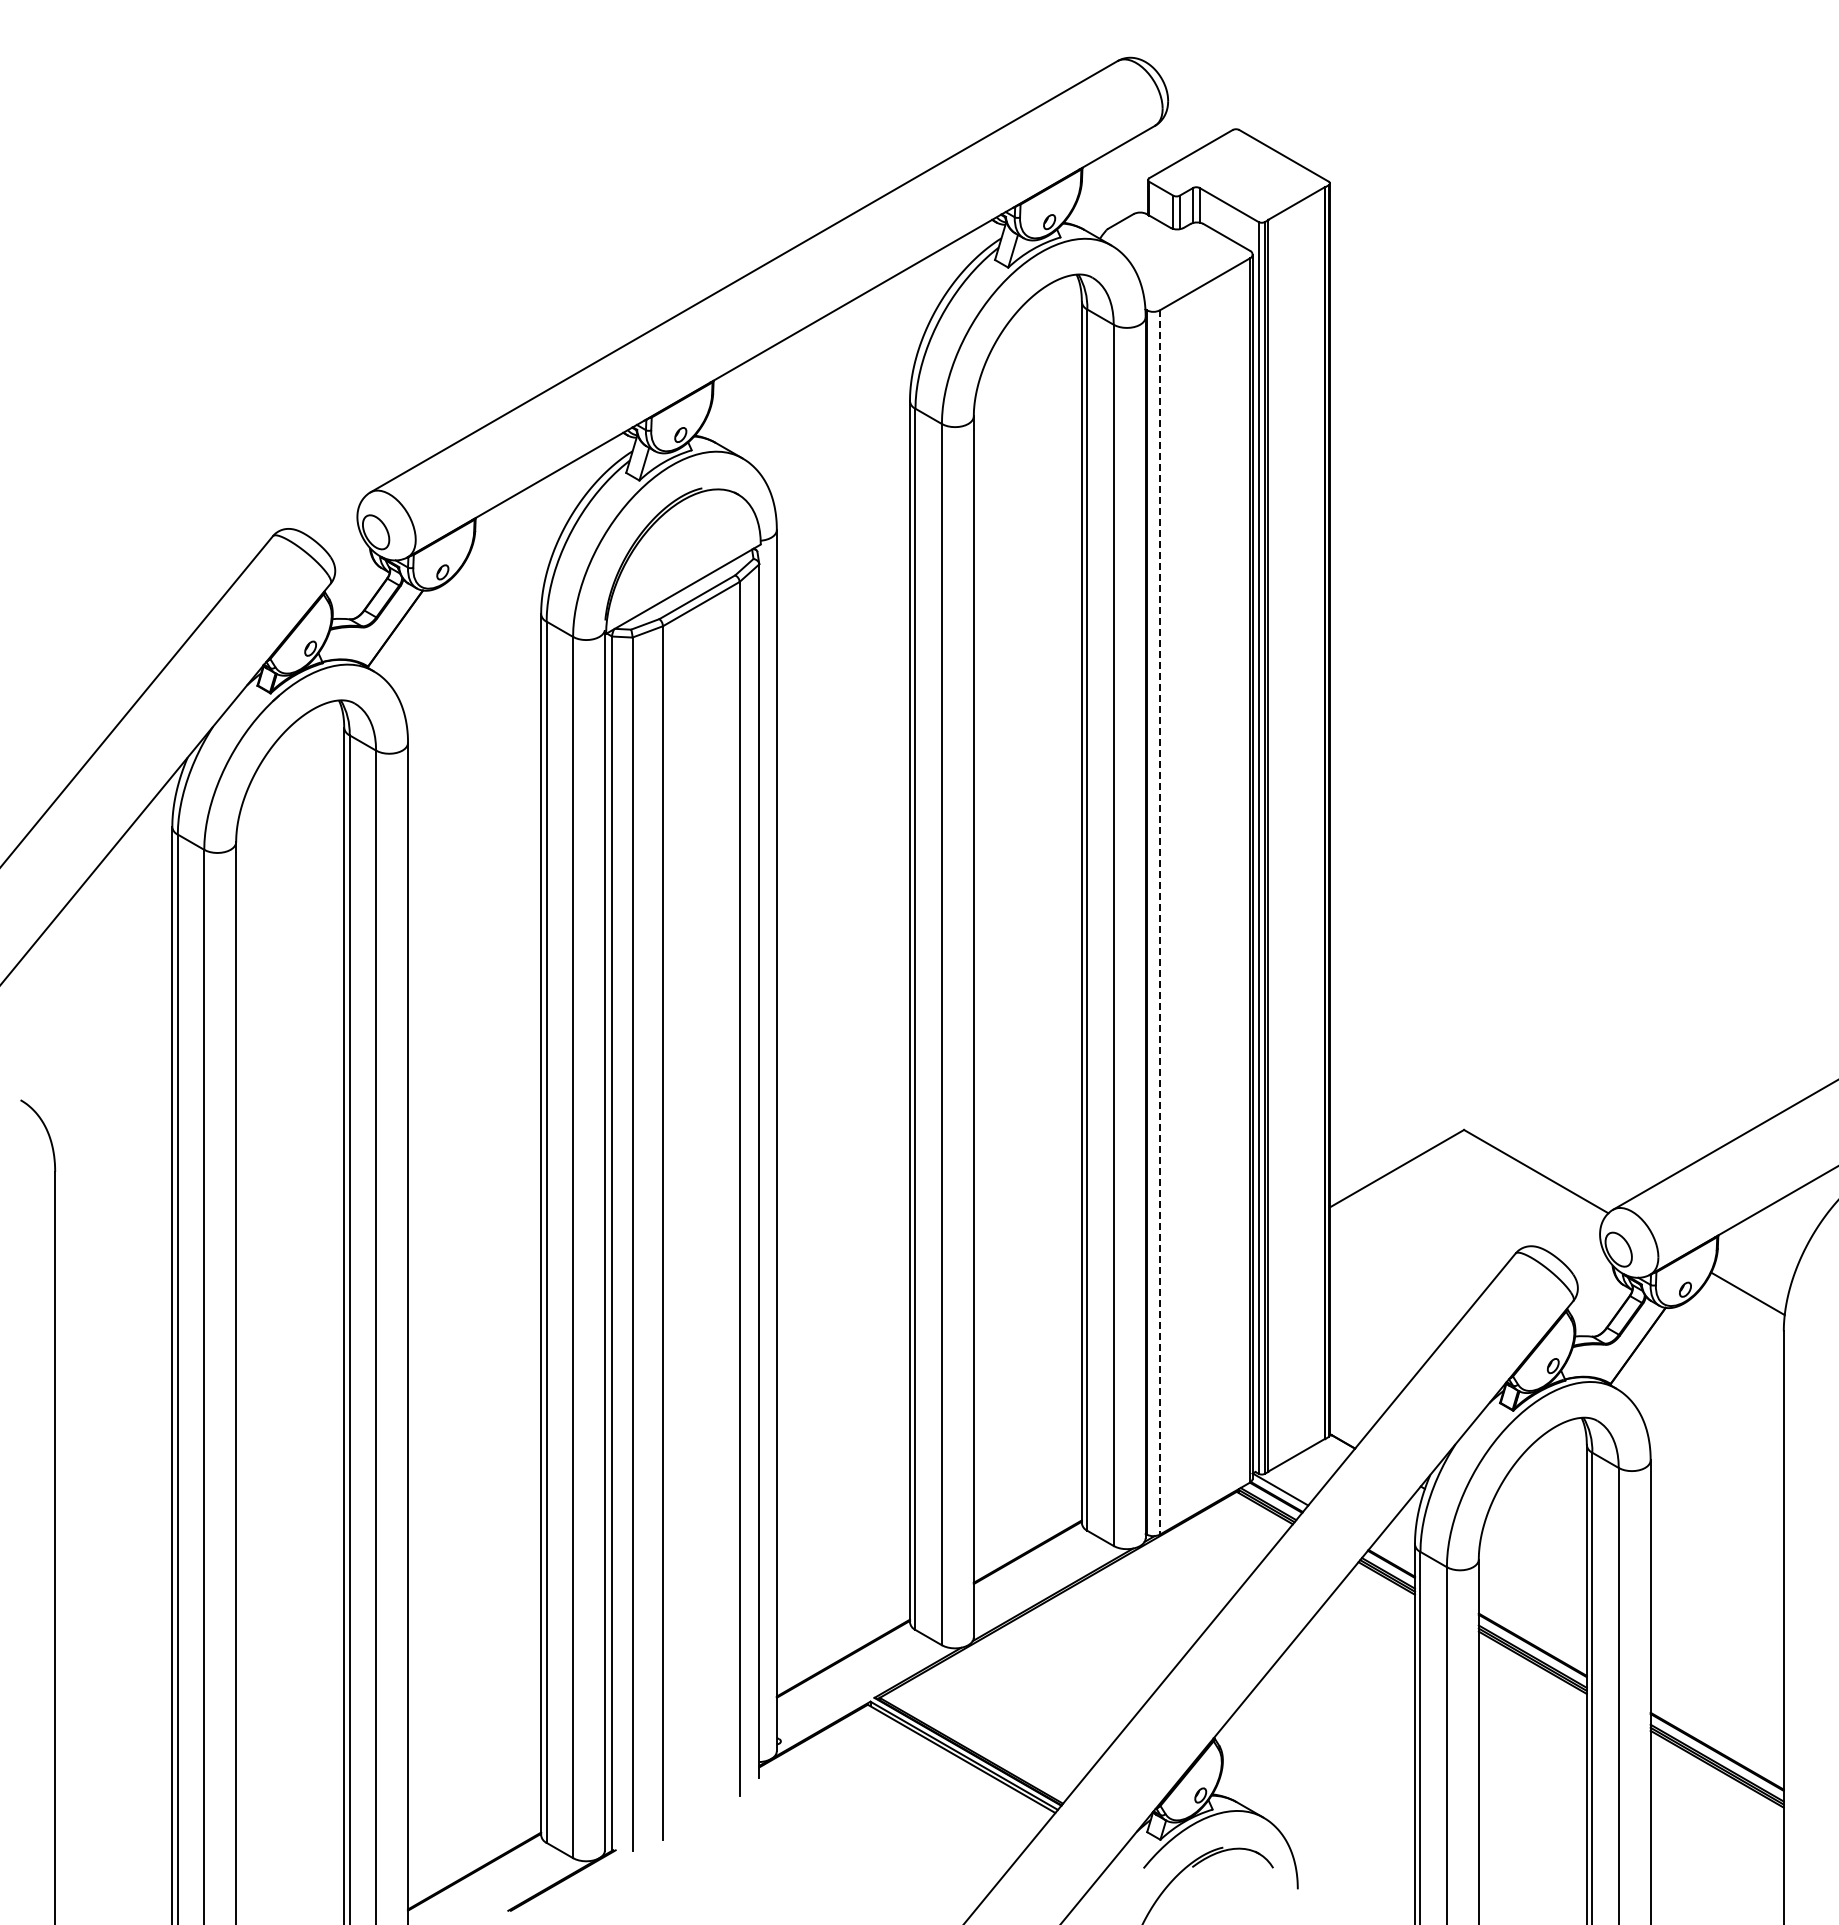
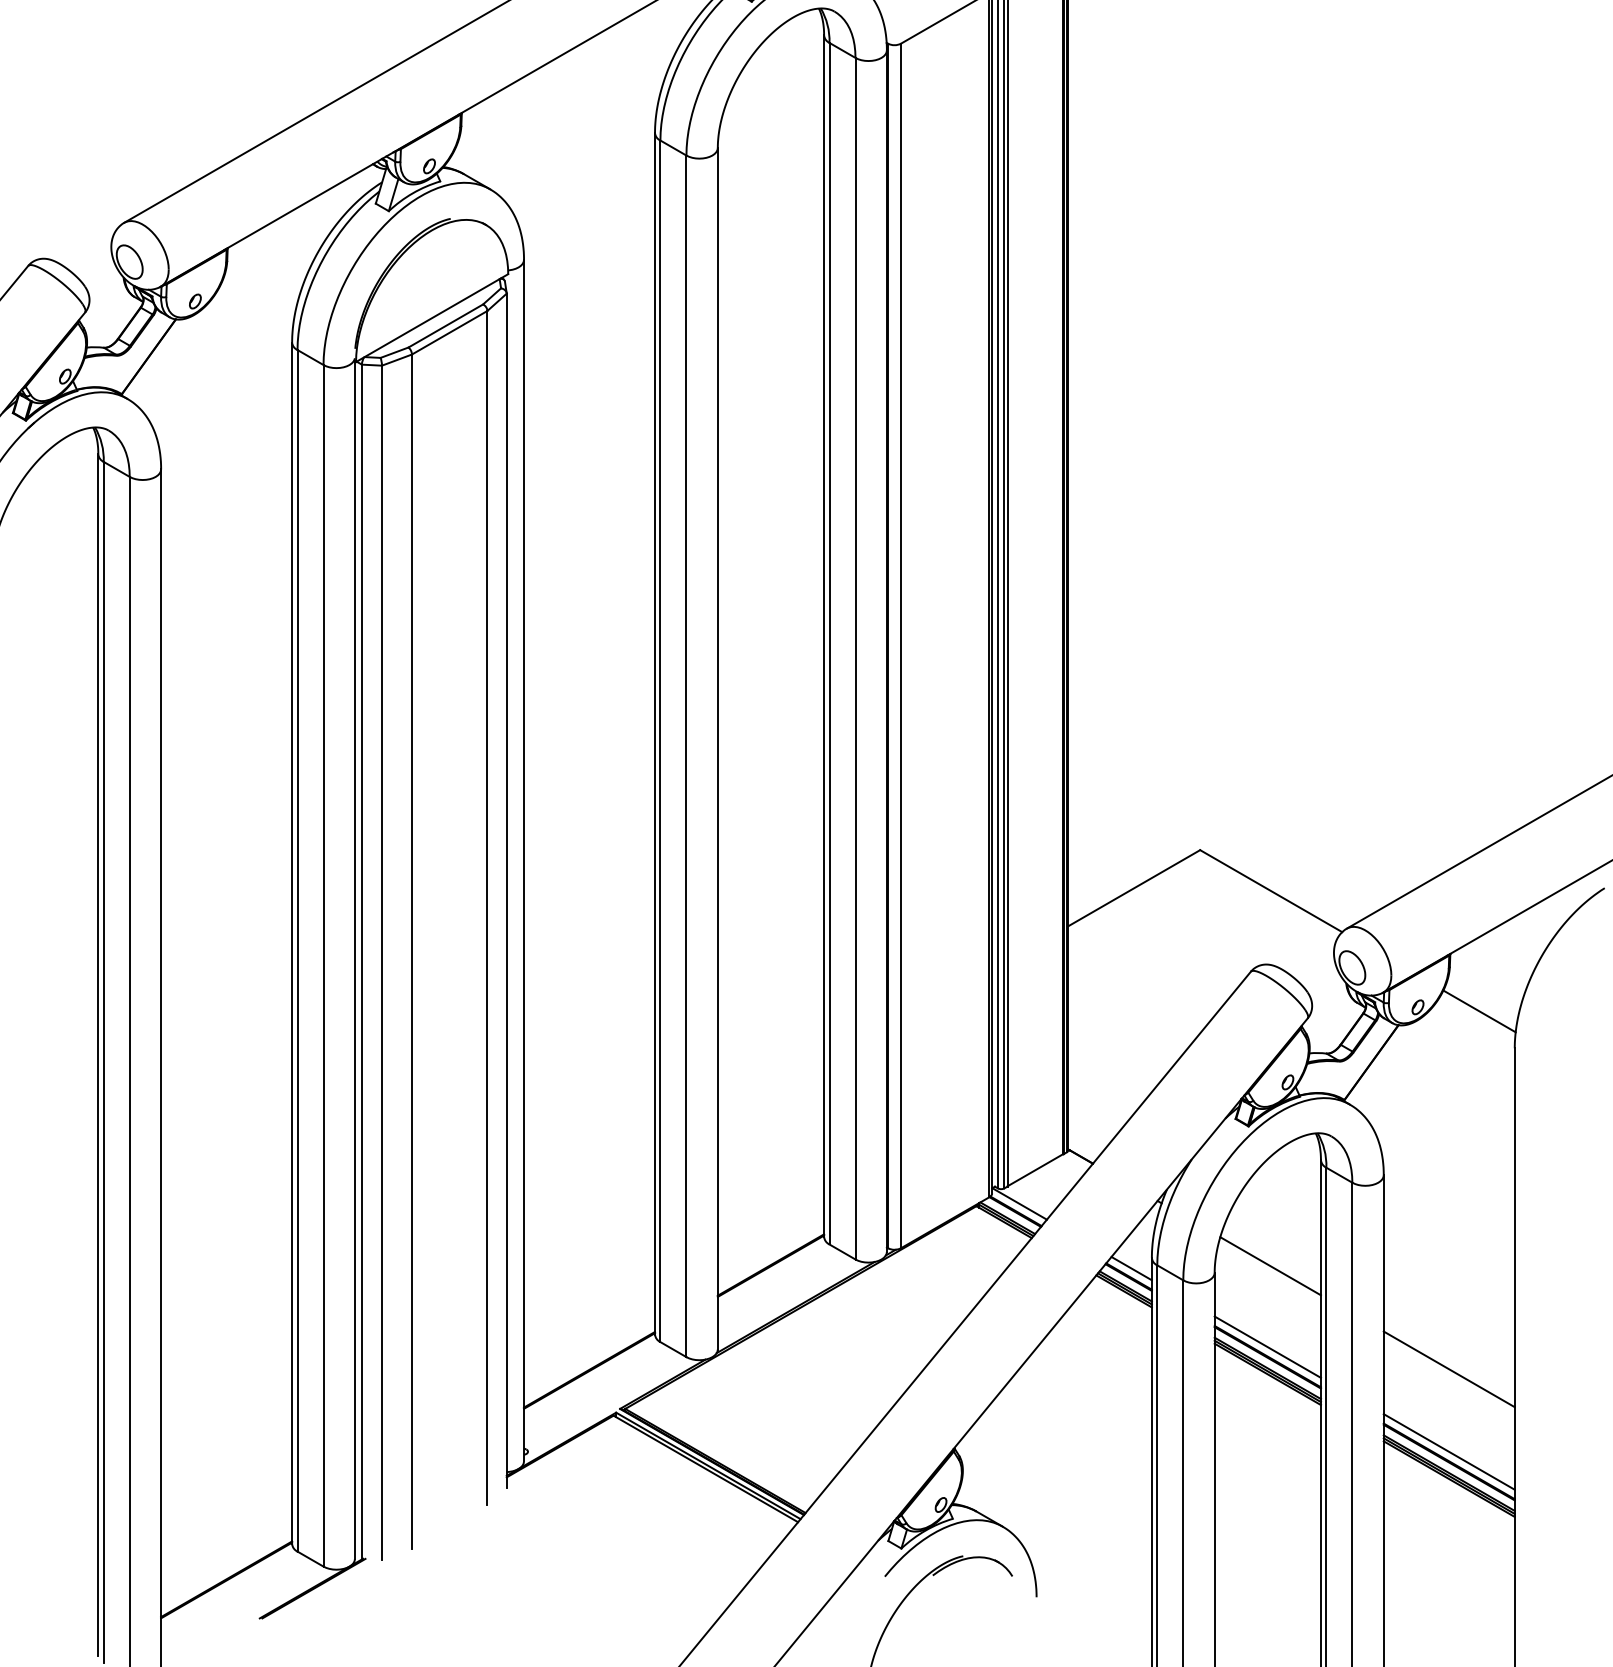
line: (1160, 922) -> (901, 646), dashed -> solid
line: (1535, 1552) -> (1270, 1265), added
line: (1393, 1555) -> (1130, 1268), added
line: (1532, 1634) -> (1267, 1346), added
line: (1716, 1657) -> (1448, 1369), added
line: (1716, 1741) -> (1448, 1451), added

